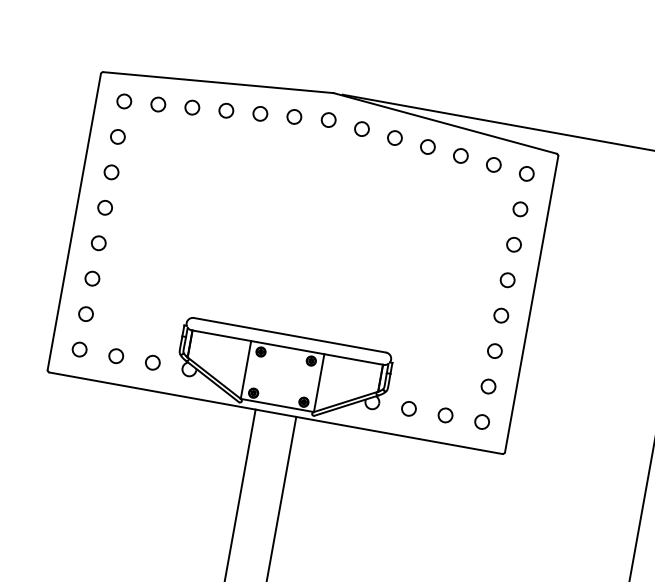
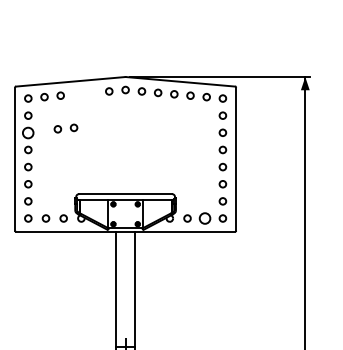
part: (242, 111) -> (65, 128), moved
circle: (112, 171) -> (28, 132), size x1.6
circle: (446, 415) -> (205, 218), size x1.6

